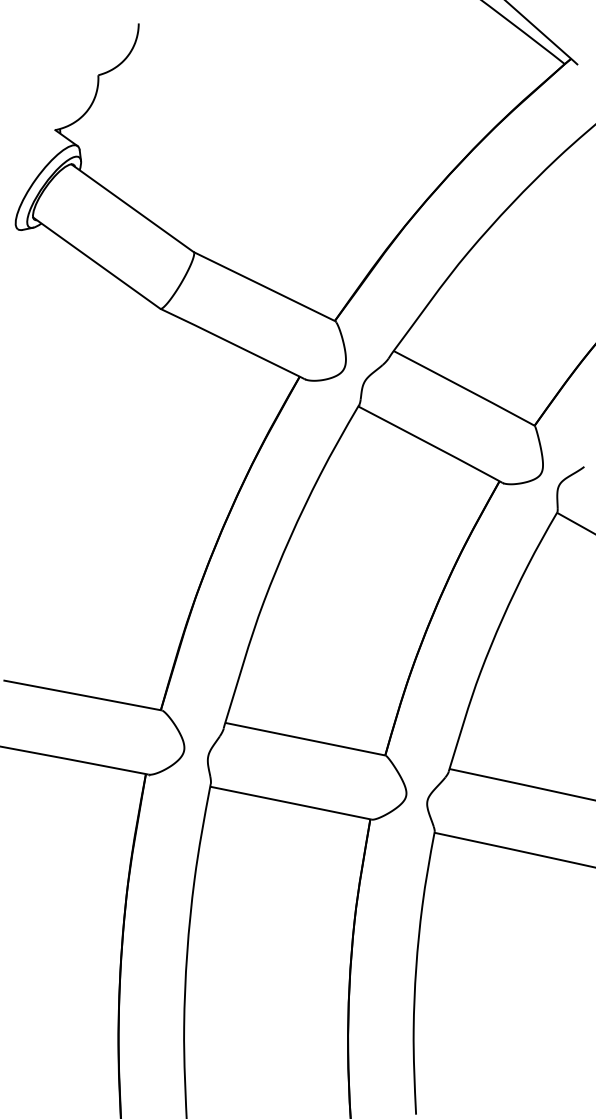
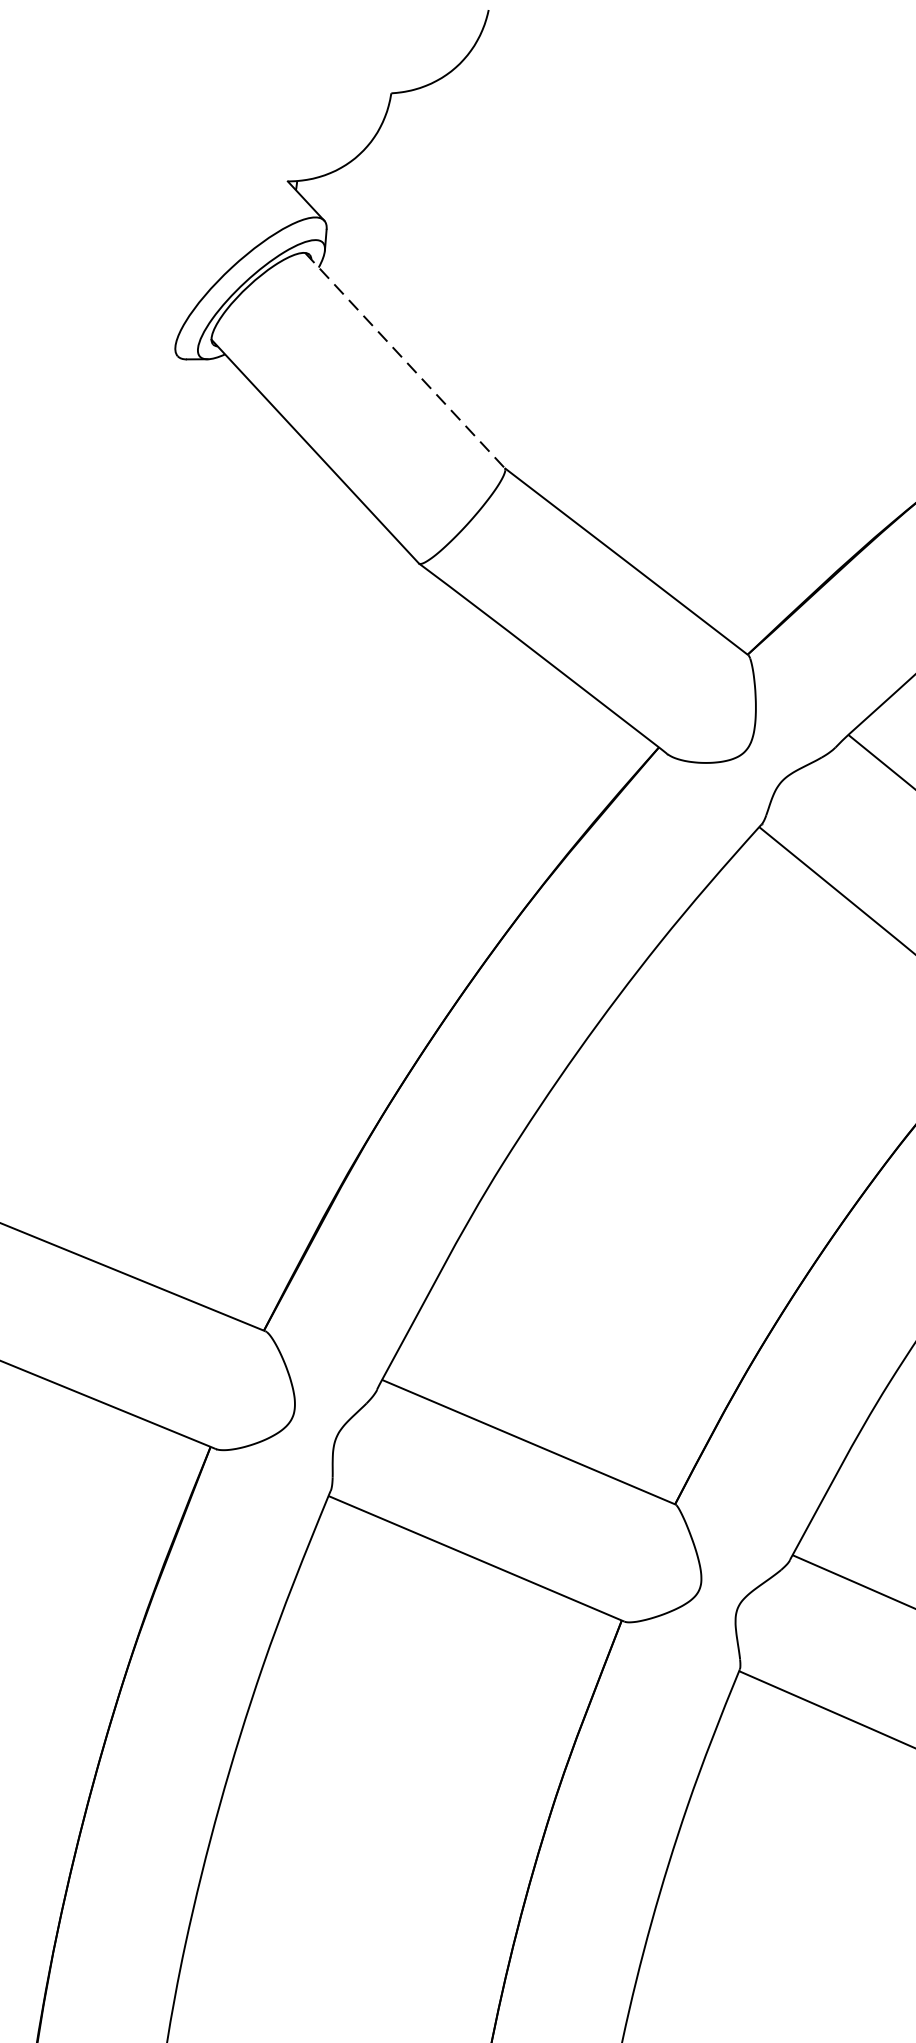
line: (132, 208) -> (404, 361), solid -> dashed

